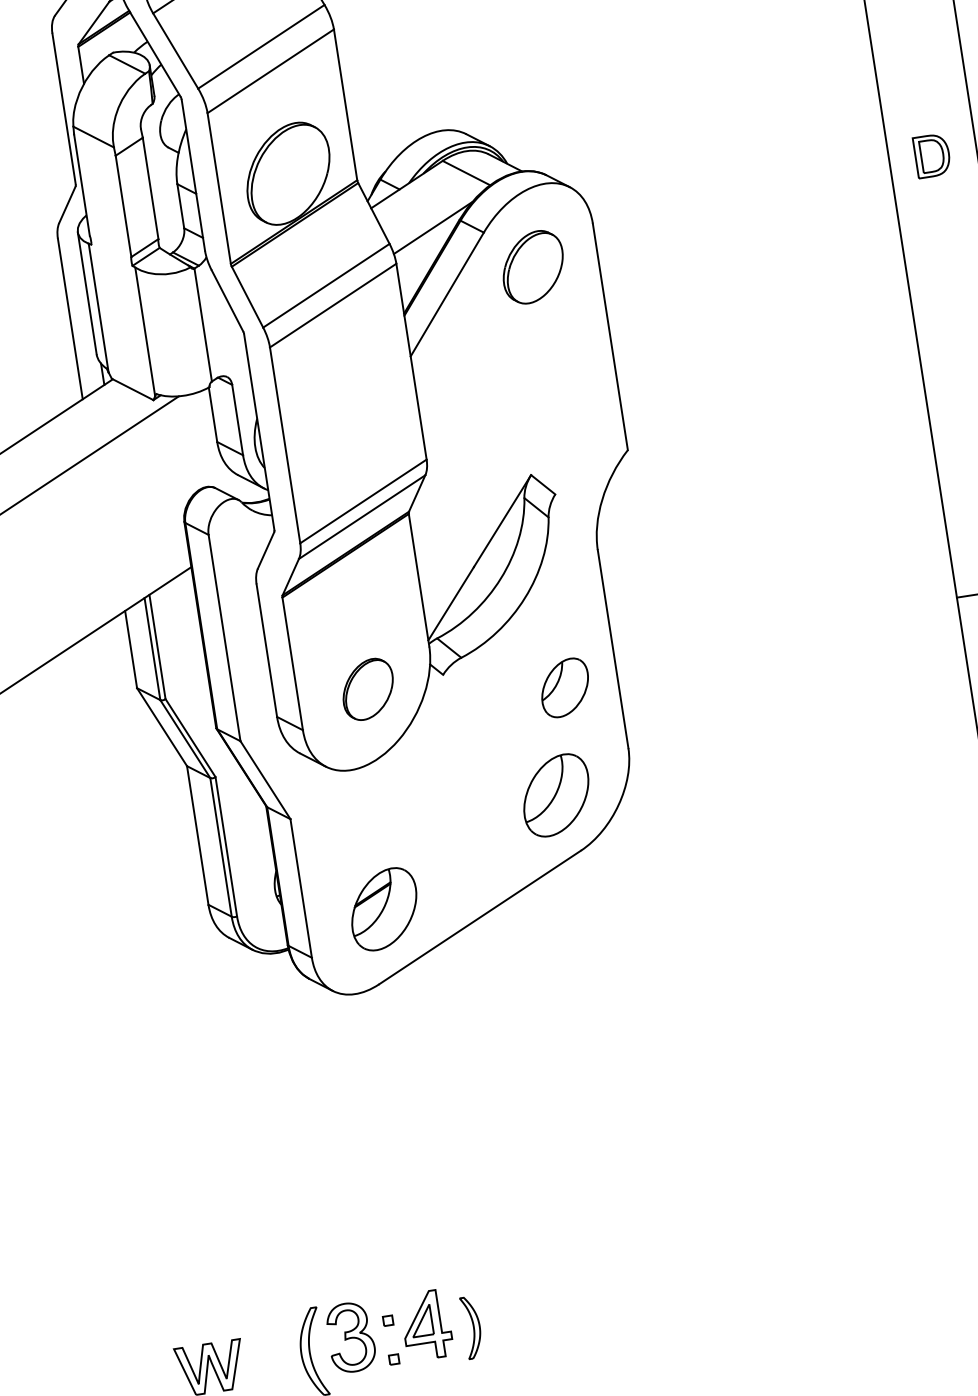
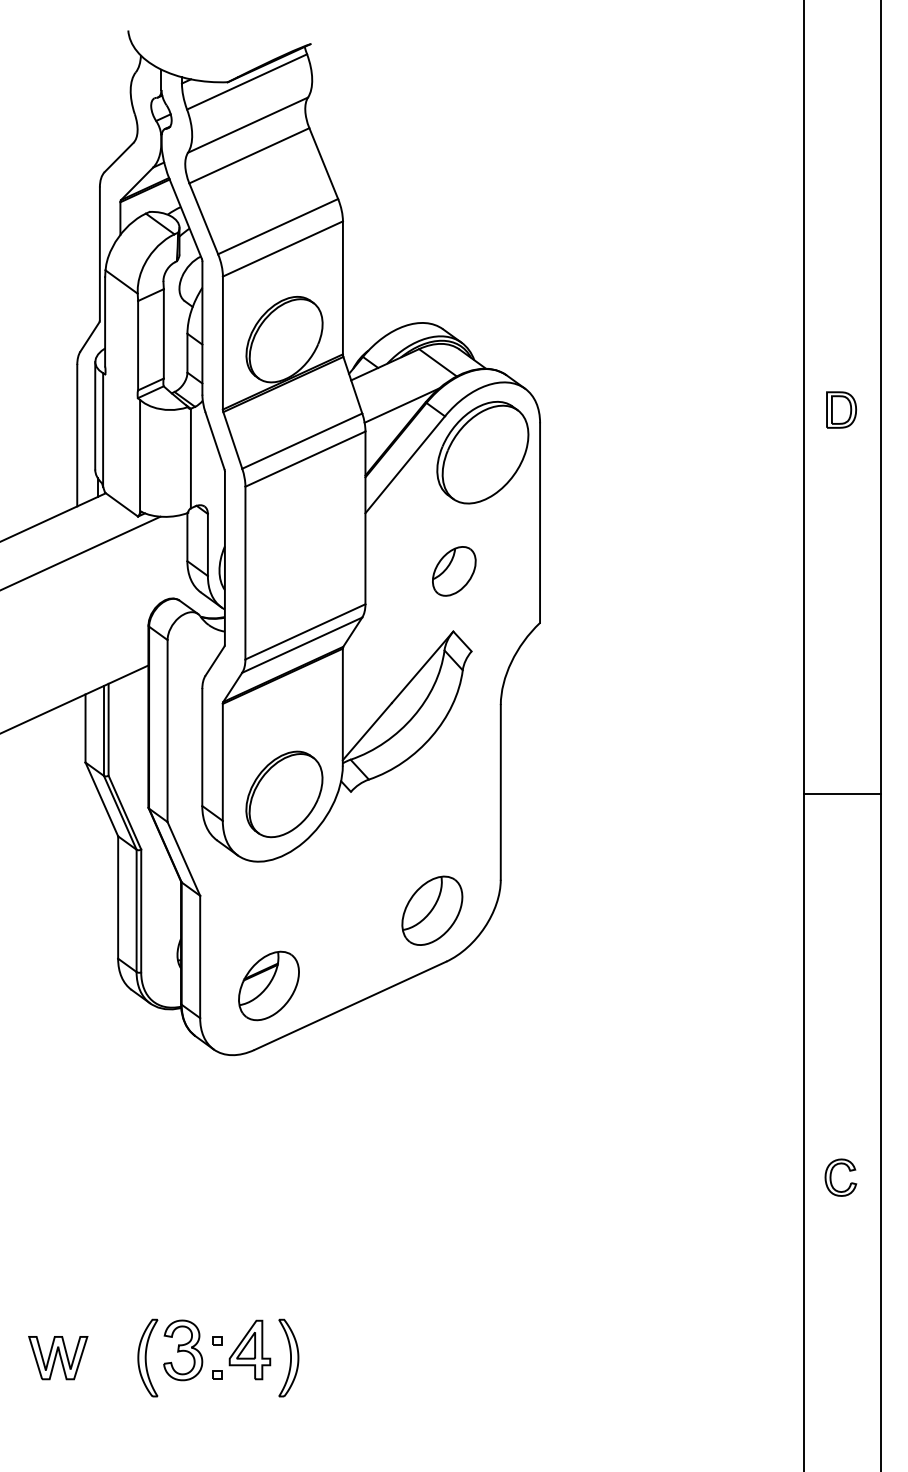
part: (532, 267) -> (482, 452), size x1.67
part: (565, 687) -> (454, 571), moved
part: (368, 689) -> (284, 794), size x1.67
part: (471, 1327) -> (288, 1357), size x1.43

